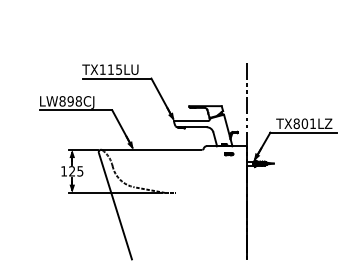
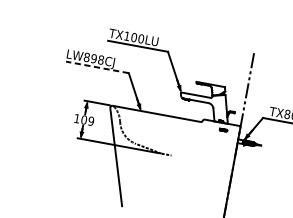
text: (114, 69) -> (137, 37), TX115LU -> TX100LU
line: (76, 110) -> (97, 67), solid -> dashed
text: (76, 171) -> (87, 120), 125 -> 109

